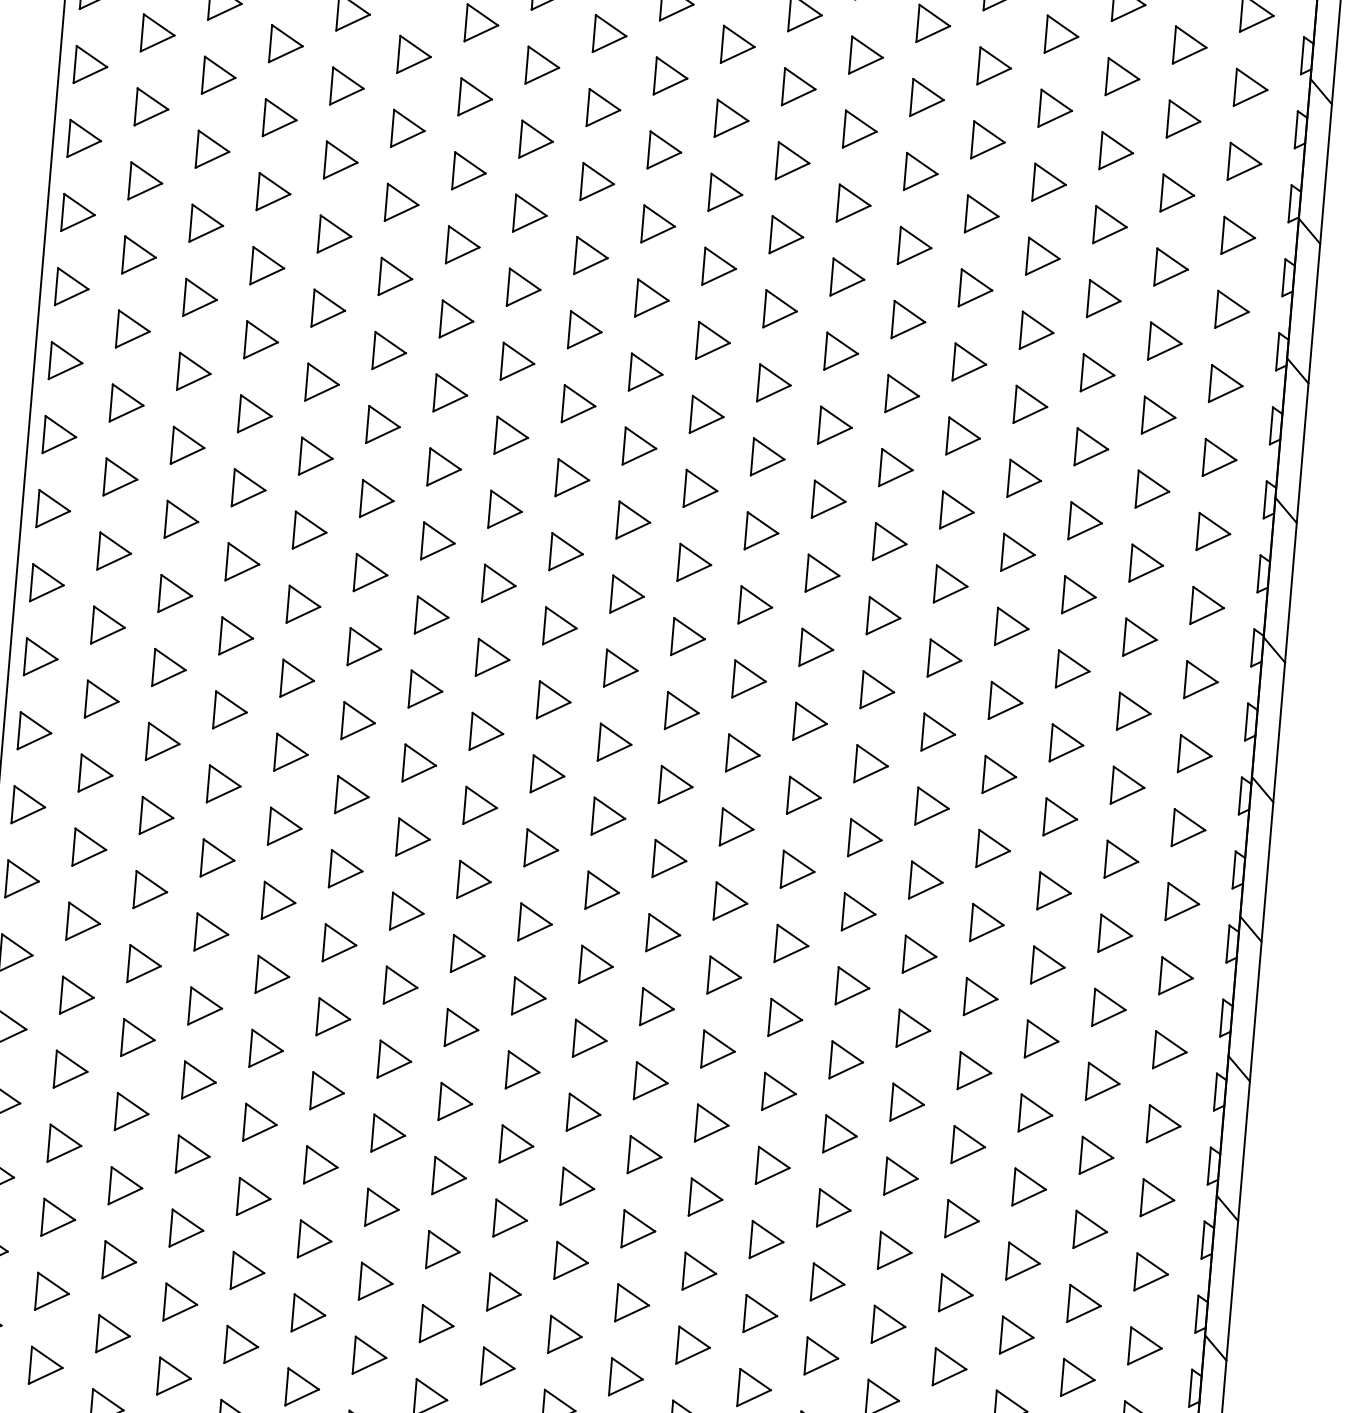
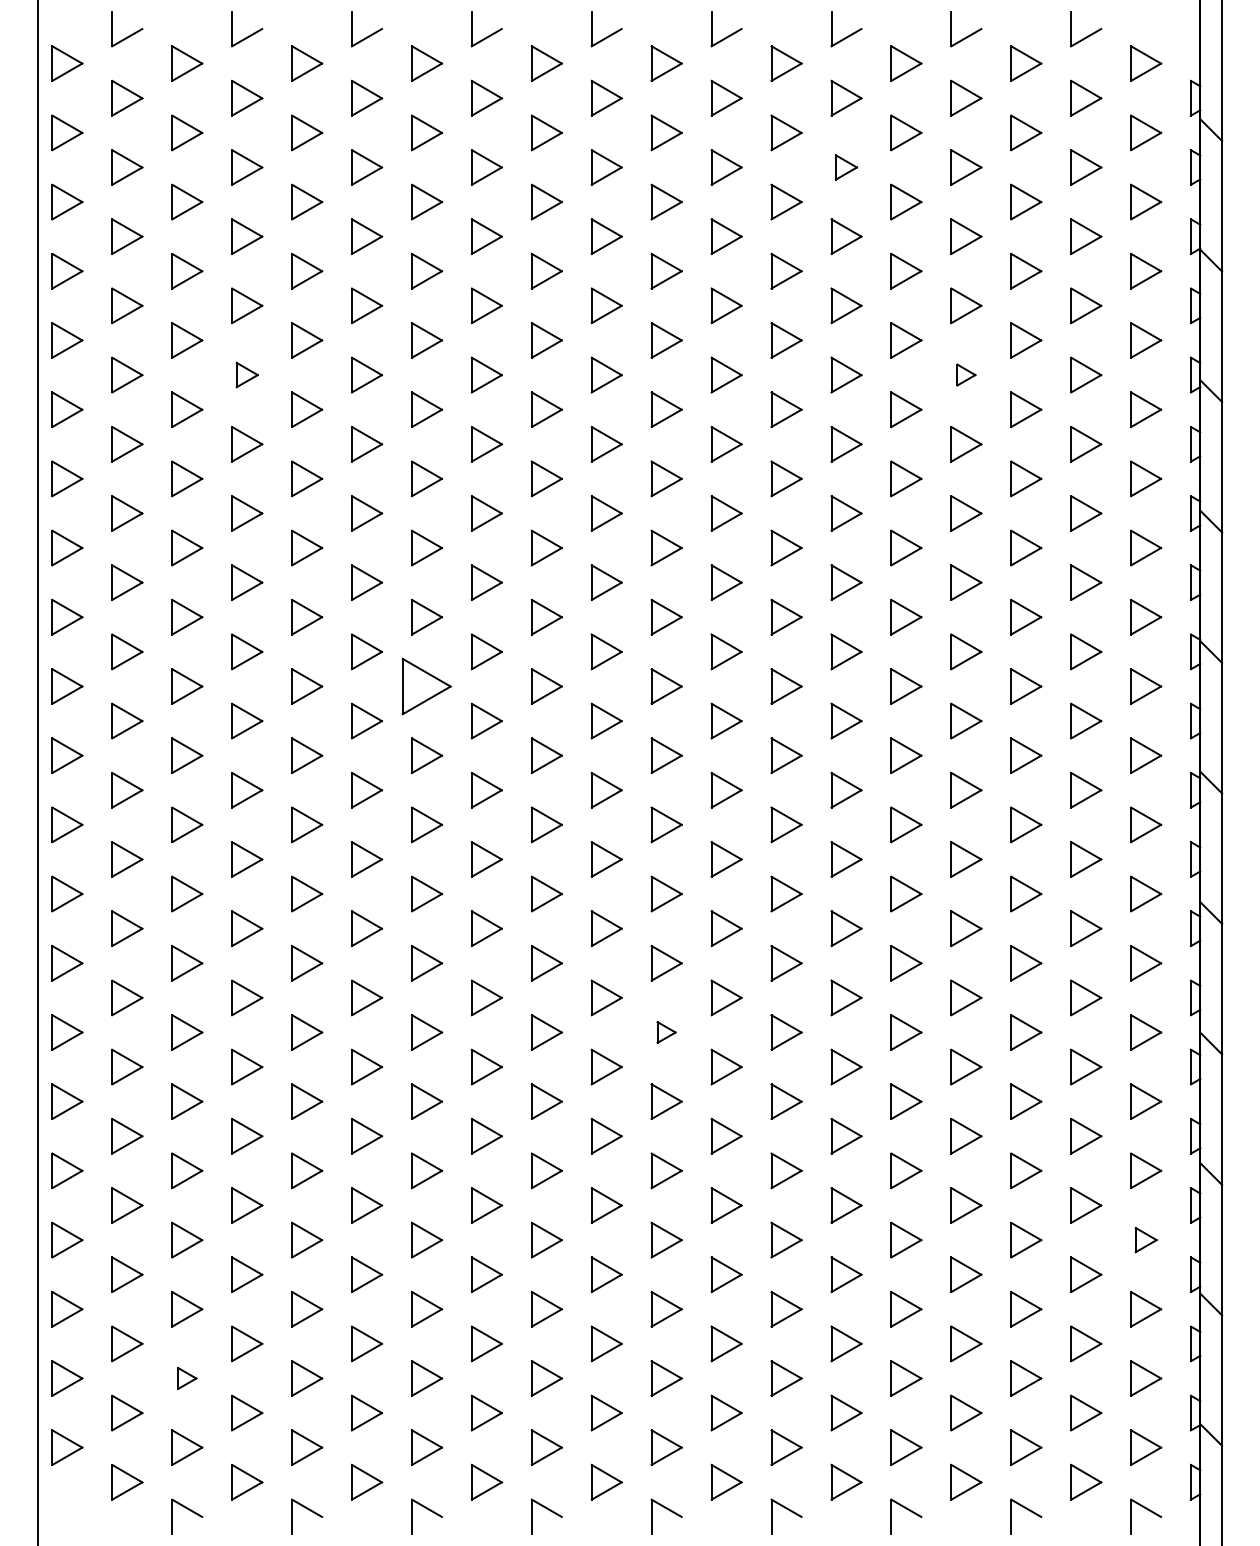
part: (927, 98) -> (846, 167), size x0.7
part: (268, 266) -> (247, 374), size x0.7
part: (1037, 331) -> (966, 374), size x0.6
part: (432, 616) -> (427, 686), size x1.6
part: (657, 1007) -> (666, 1032), size x0.6
part: (1152, 1272) -> (1146, 1239), size x0.7
part: (114, 1335) -> (187, 1378), size x0.6

